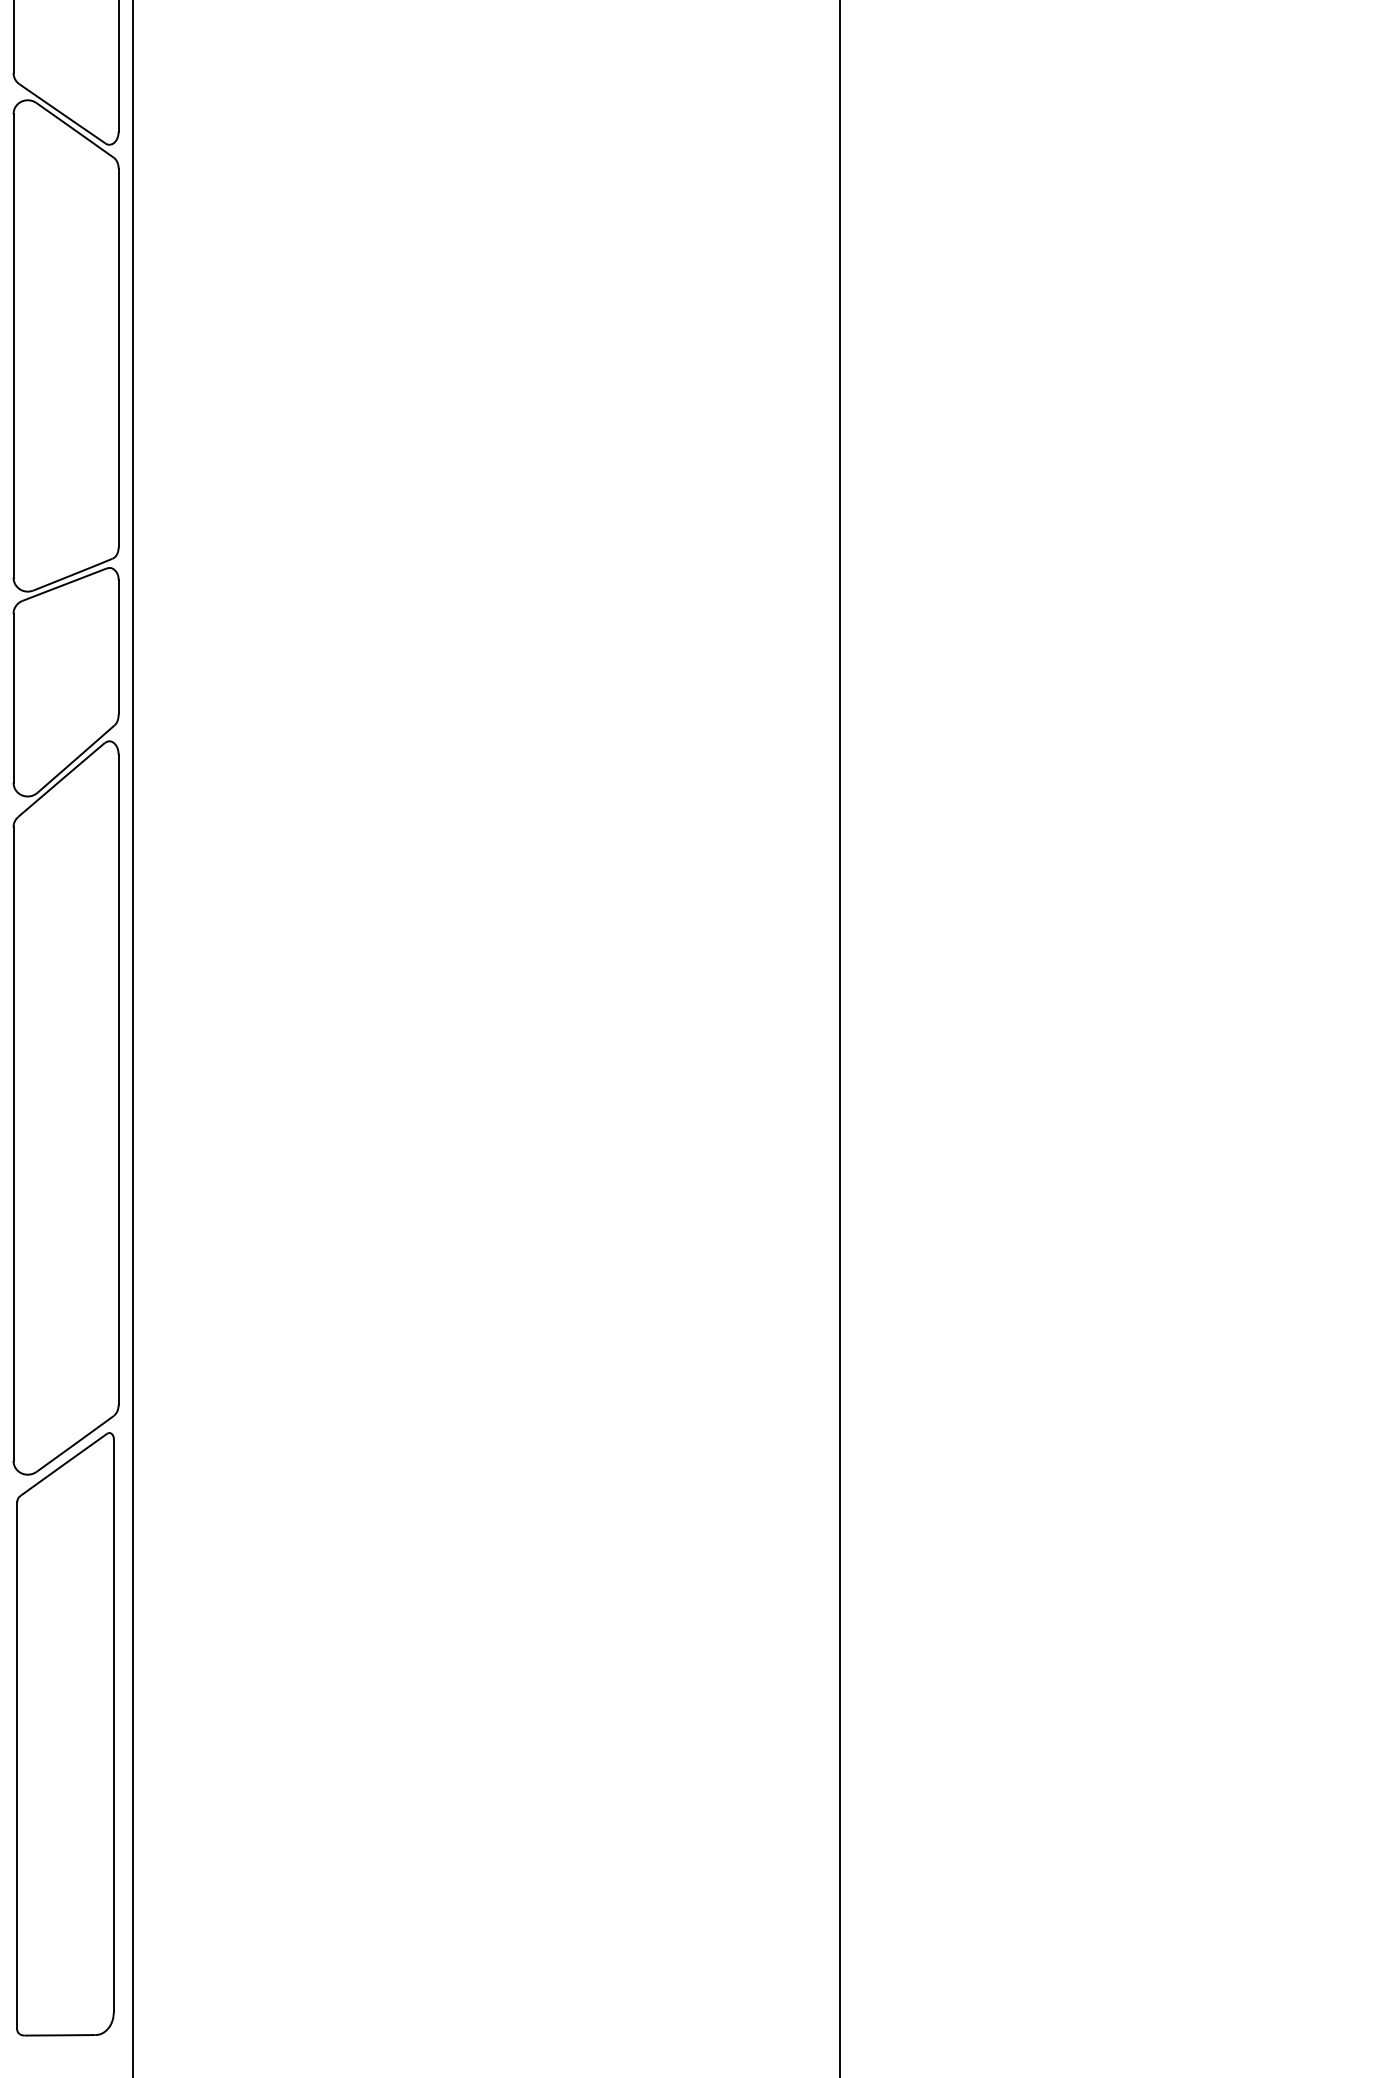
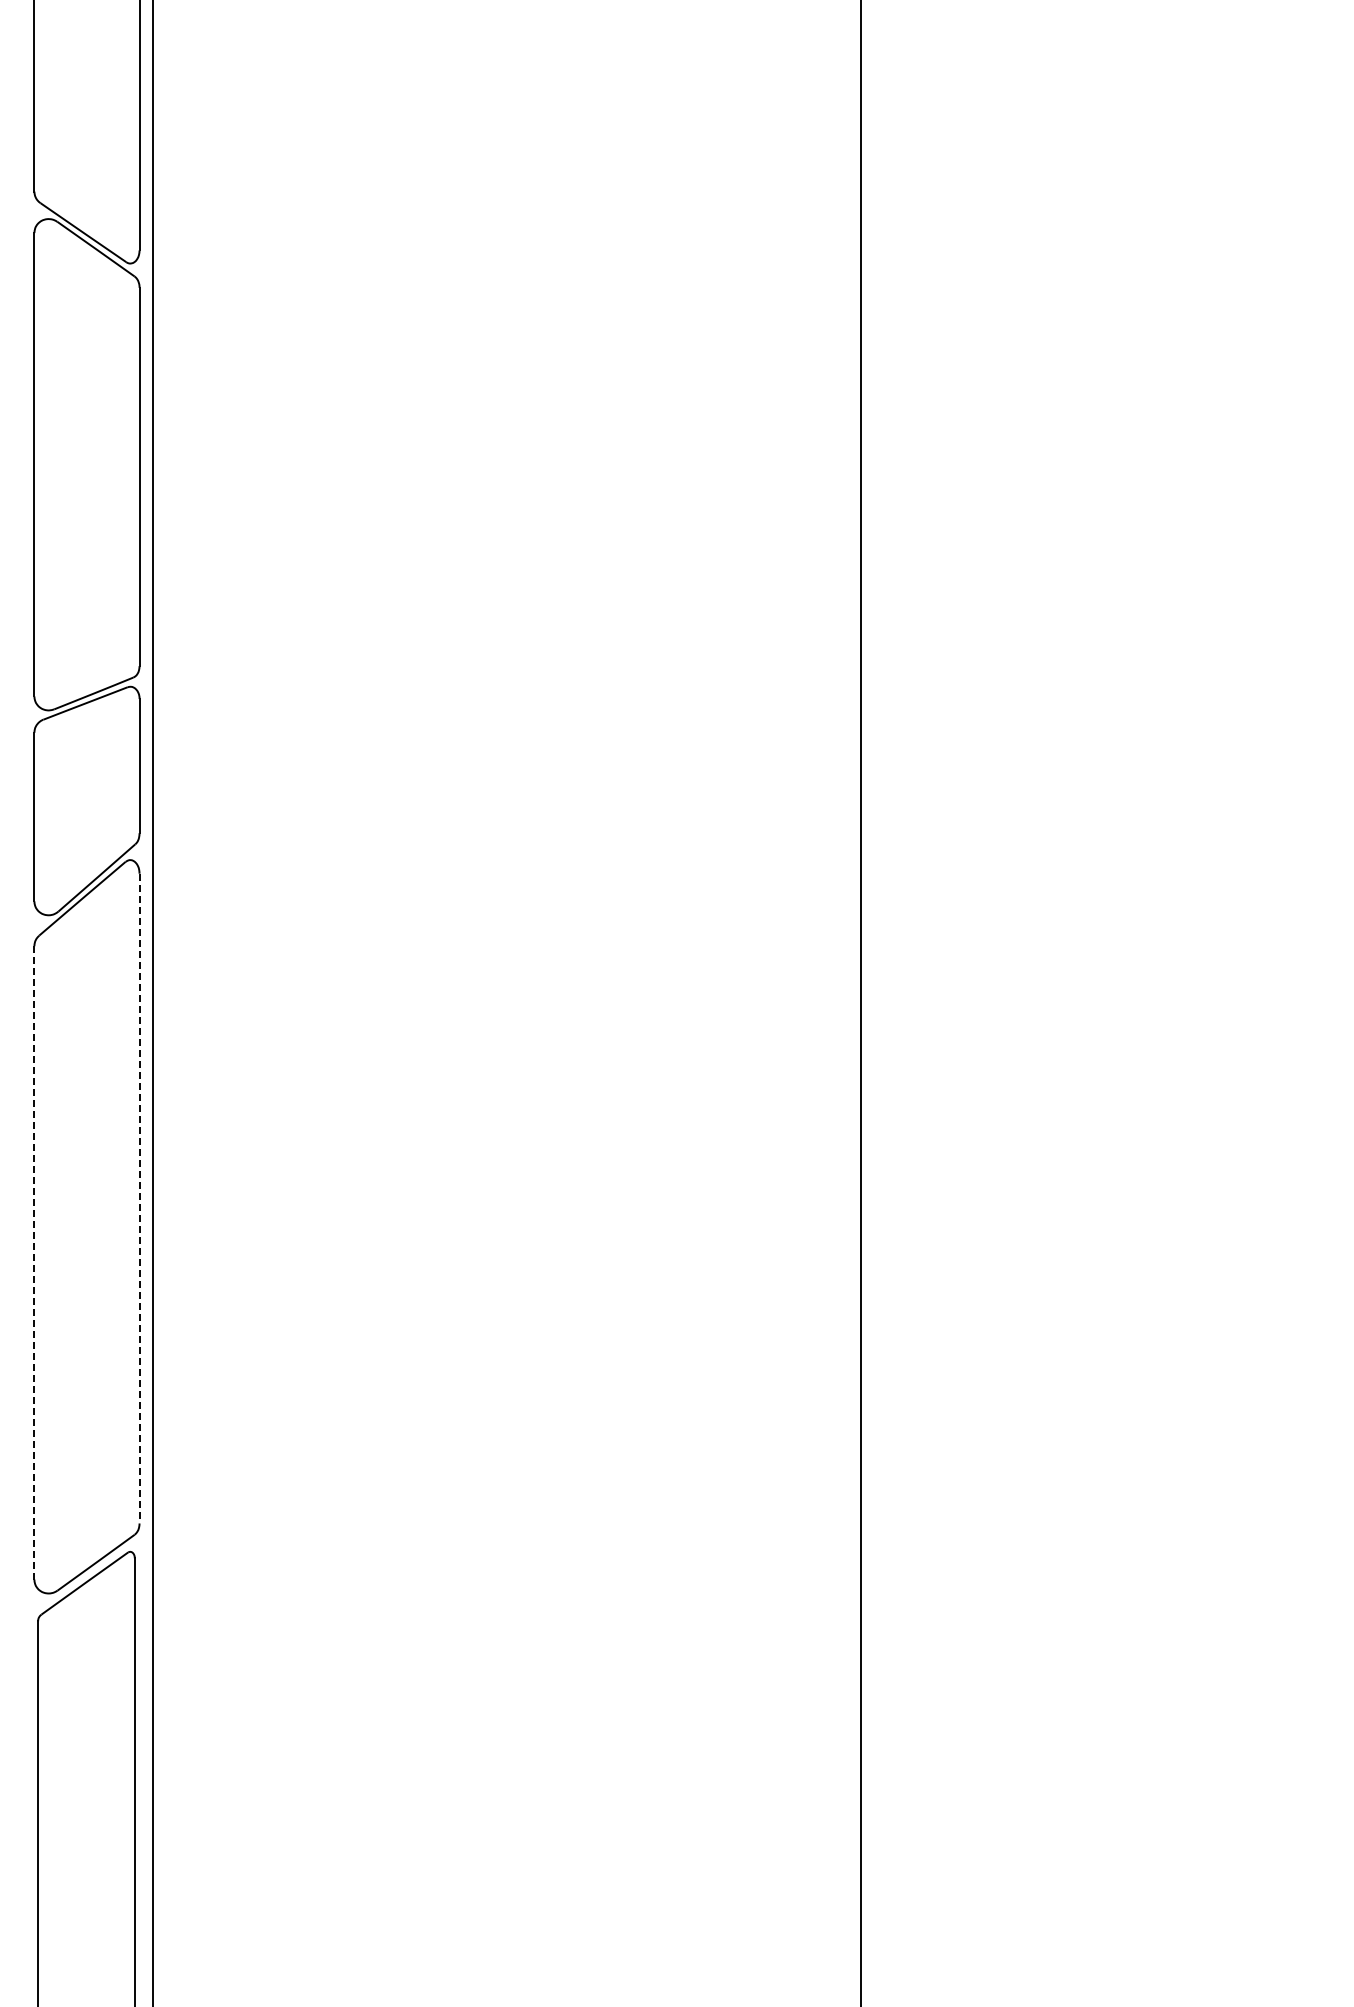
line: (118, 1079) -> (139, 1198), solid -> dashed
line: (13, 1144) -> (34, 1263), solid -> dashed

